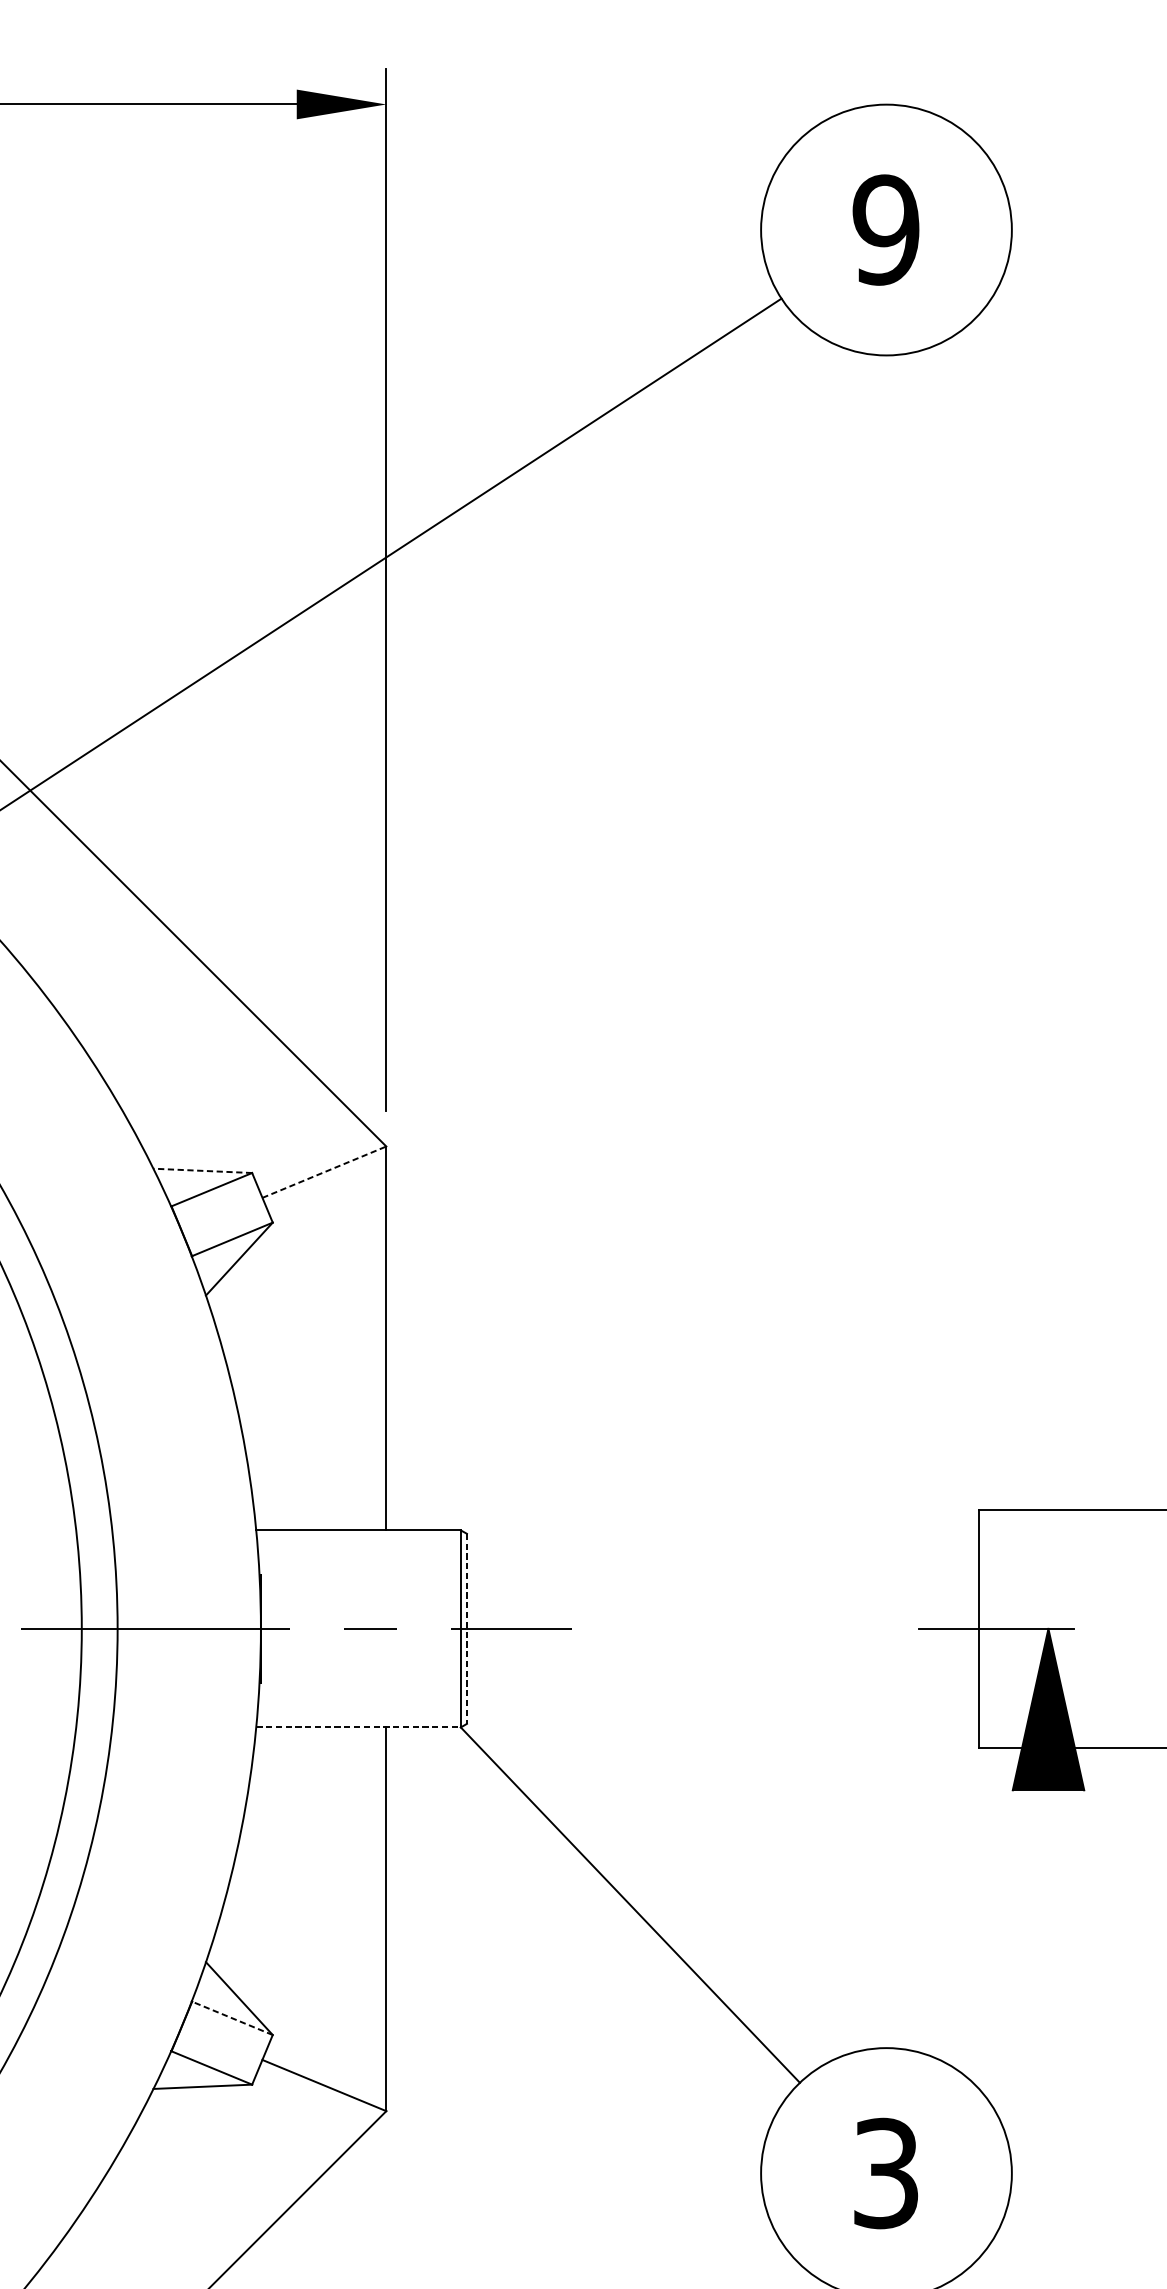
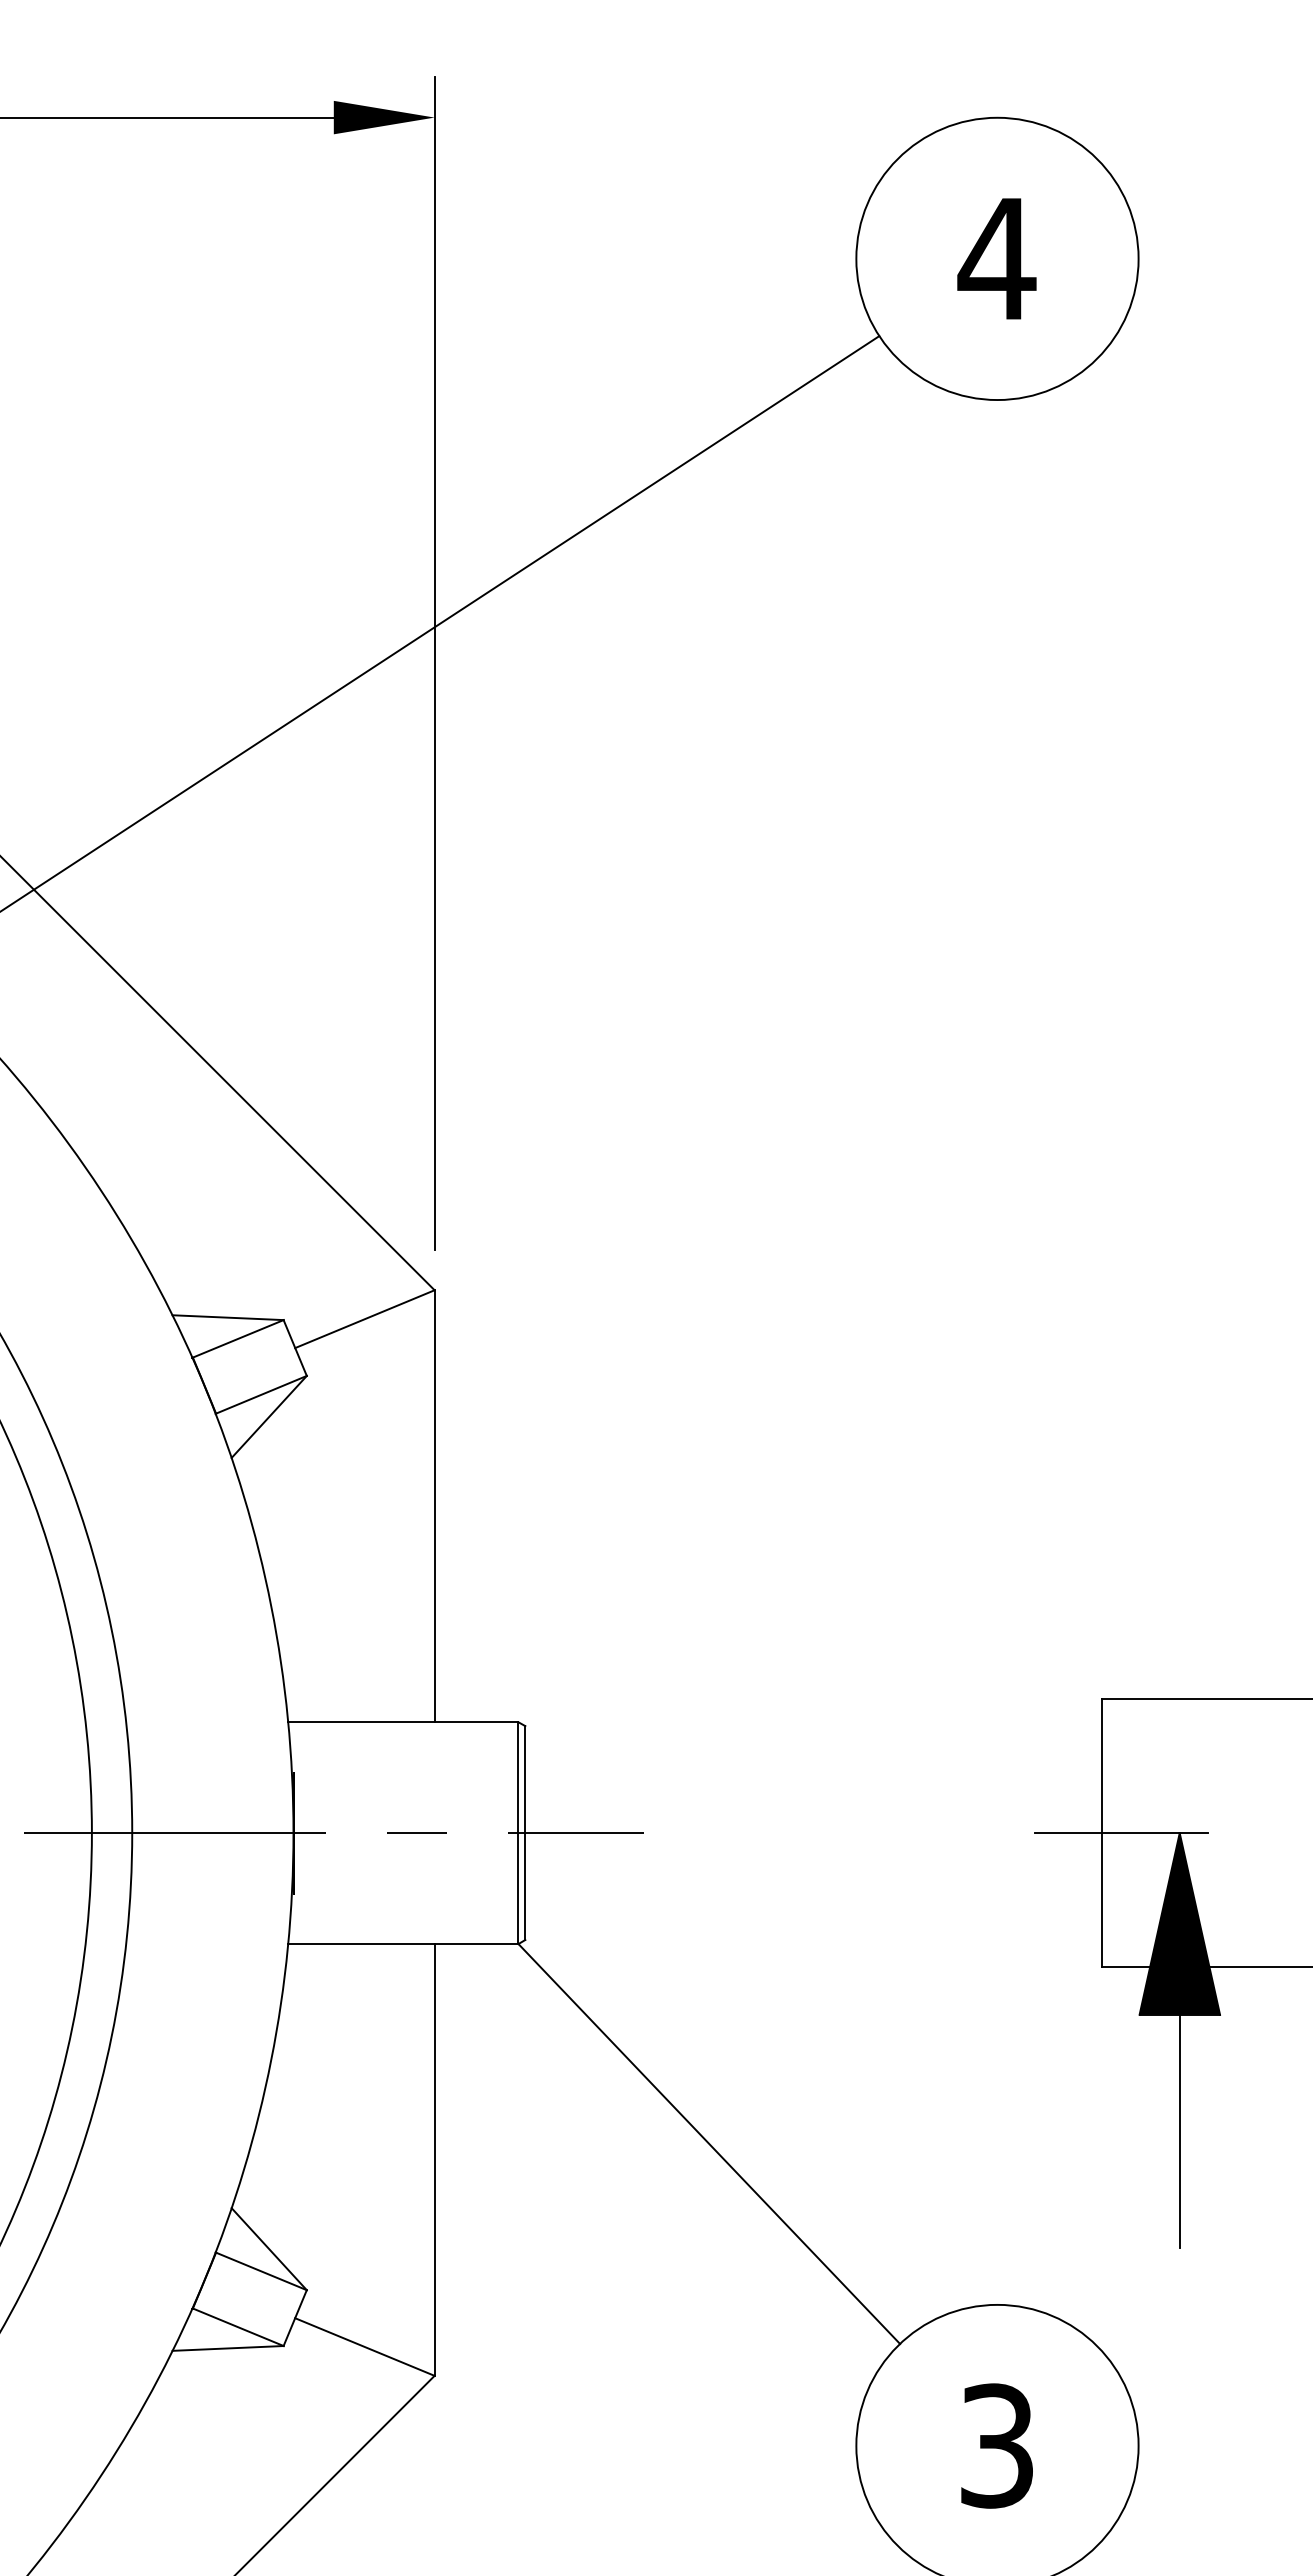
text: (885, 229) -> (996, 258), 9 -> 4
line: (203, 1170) -> (228, 1317), dashed -> solid
line: (324, 1172) -> (364, 1319), dashed -> solid
line: (467, 1629) -> (525, 1833), dashed -> solid
line: (358, 1727) -> (403, 1944), dashed -> solid
line: (1048, 1894) -> (1179, 2131), added
line: (232, 2018) -> (261, 2271), dashed -> solid

